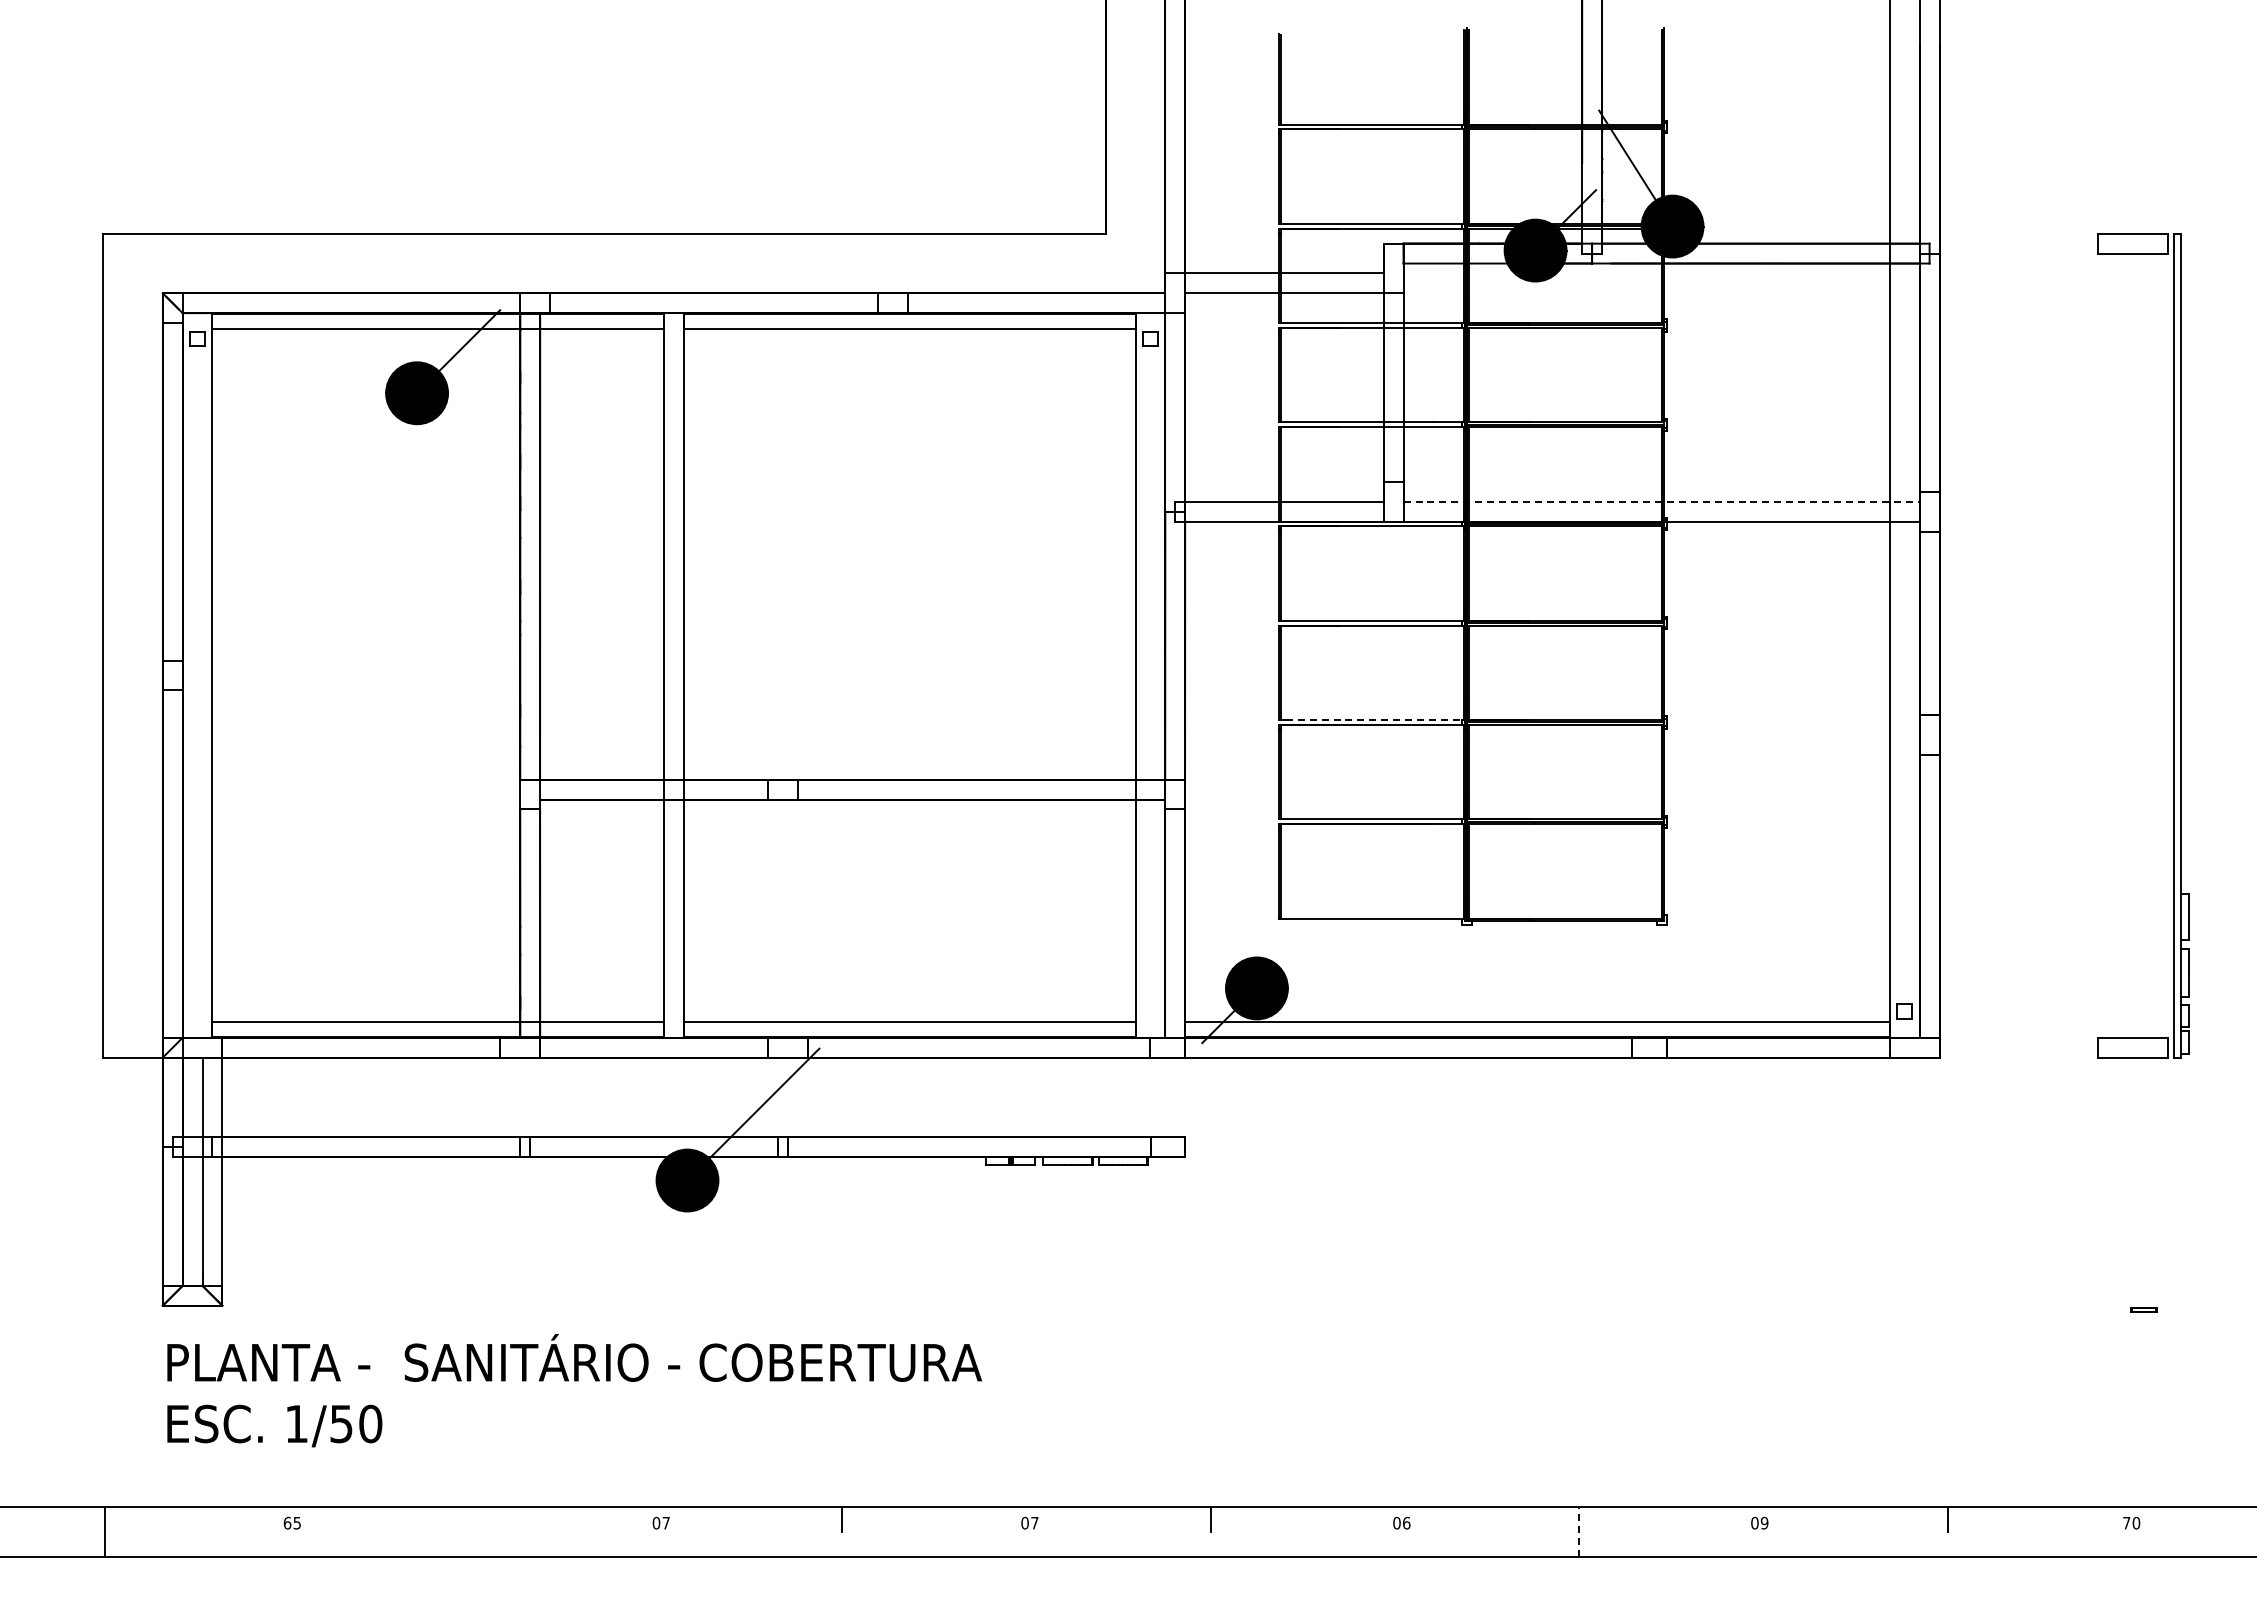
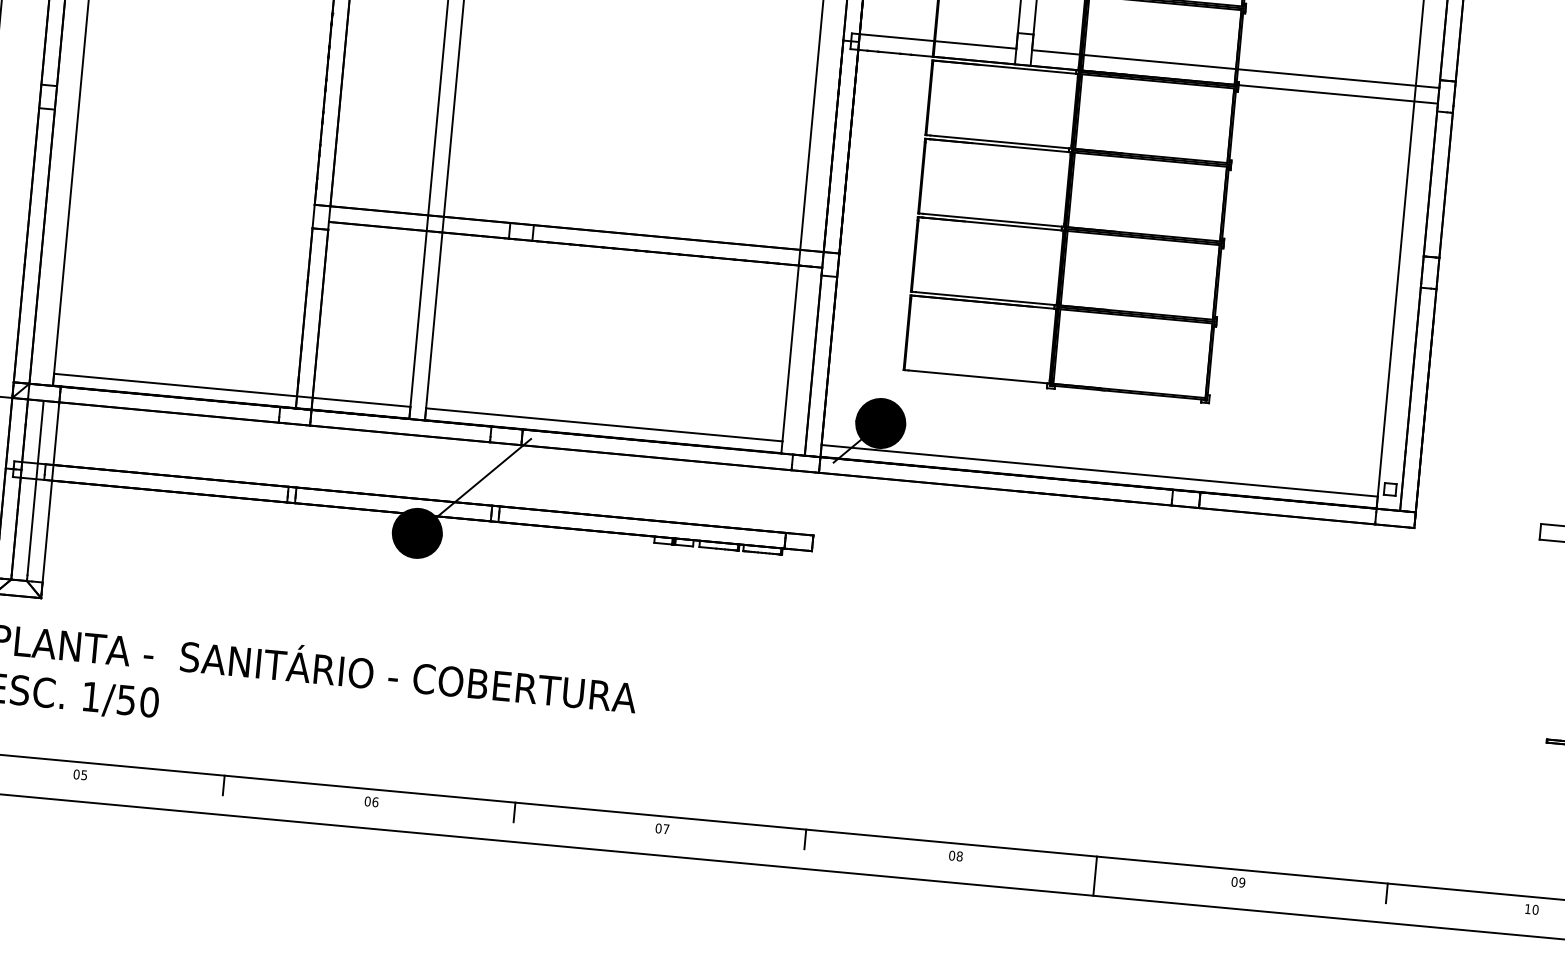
line: (1662, 501) -> (1236, 68), dashed -> solid
line: (1375, 720) -> (993, 220), dashed -> solid
line: (473, 1519) -> (223, 785), added
text: (287, 1522) -> (76, 773), 65 -> 05
text: (666, 1522) -> (375, 801), 07 -> 06
text: (1406, 1522) -> (959, 855), 06 -> 08
text: (2126, 1523) -> (1527, 909), 70 -> 10
line: (1579, 1532) -> (1095, 876), dashed -> solid

